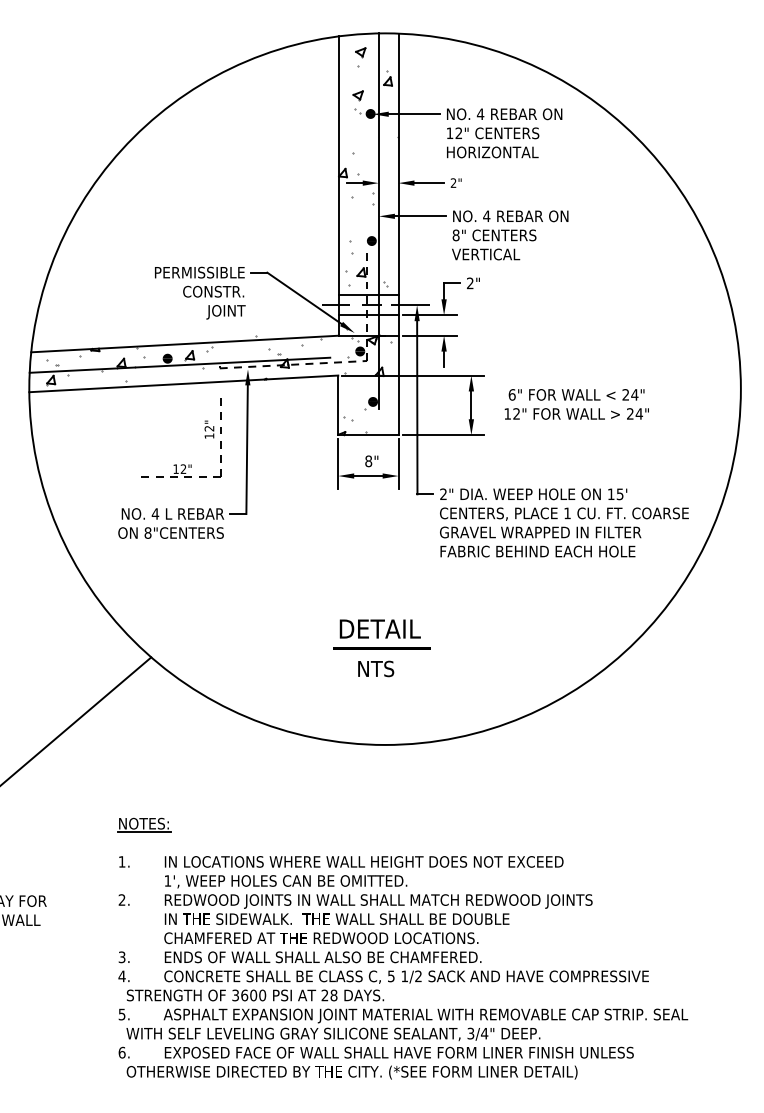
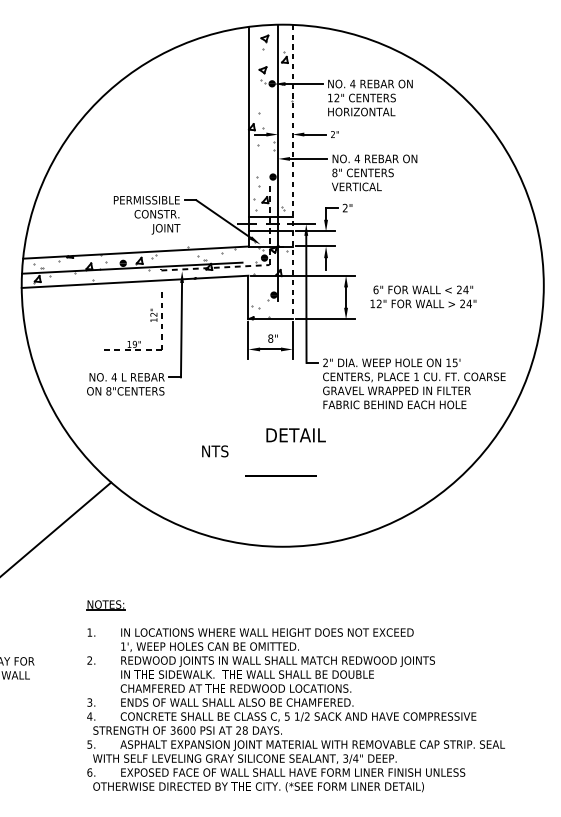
line: (398, 234) -> (292, 172), solid -> dashed
text: (183, 468) -> (134, 343), 12" -> 19"
text: (379, 628) -> (295, 434), moved
text: (376, 668) -> (215, 451), moved

